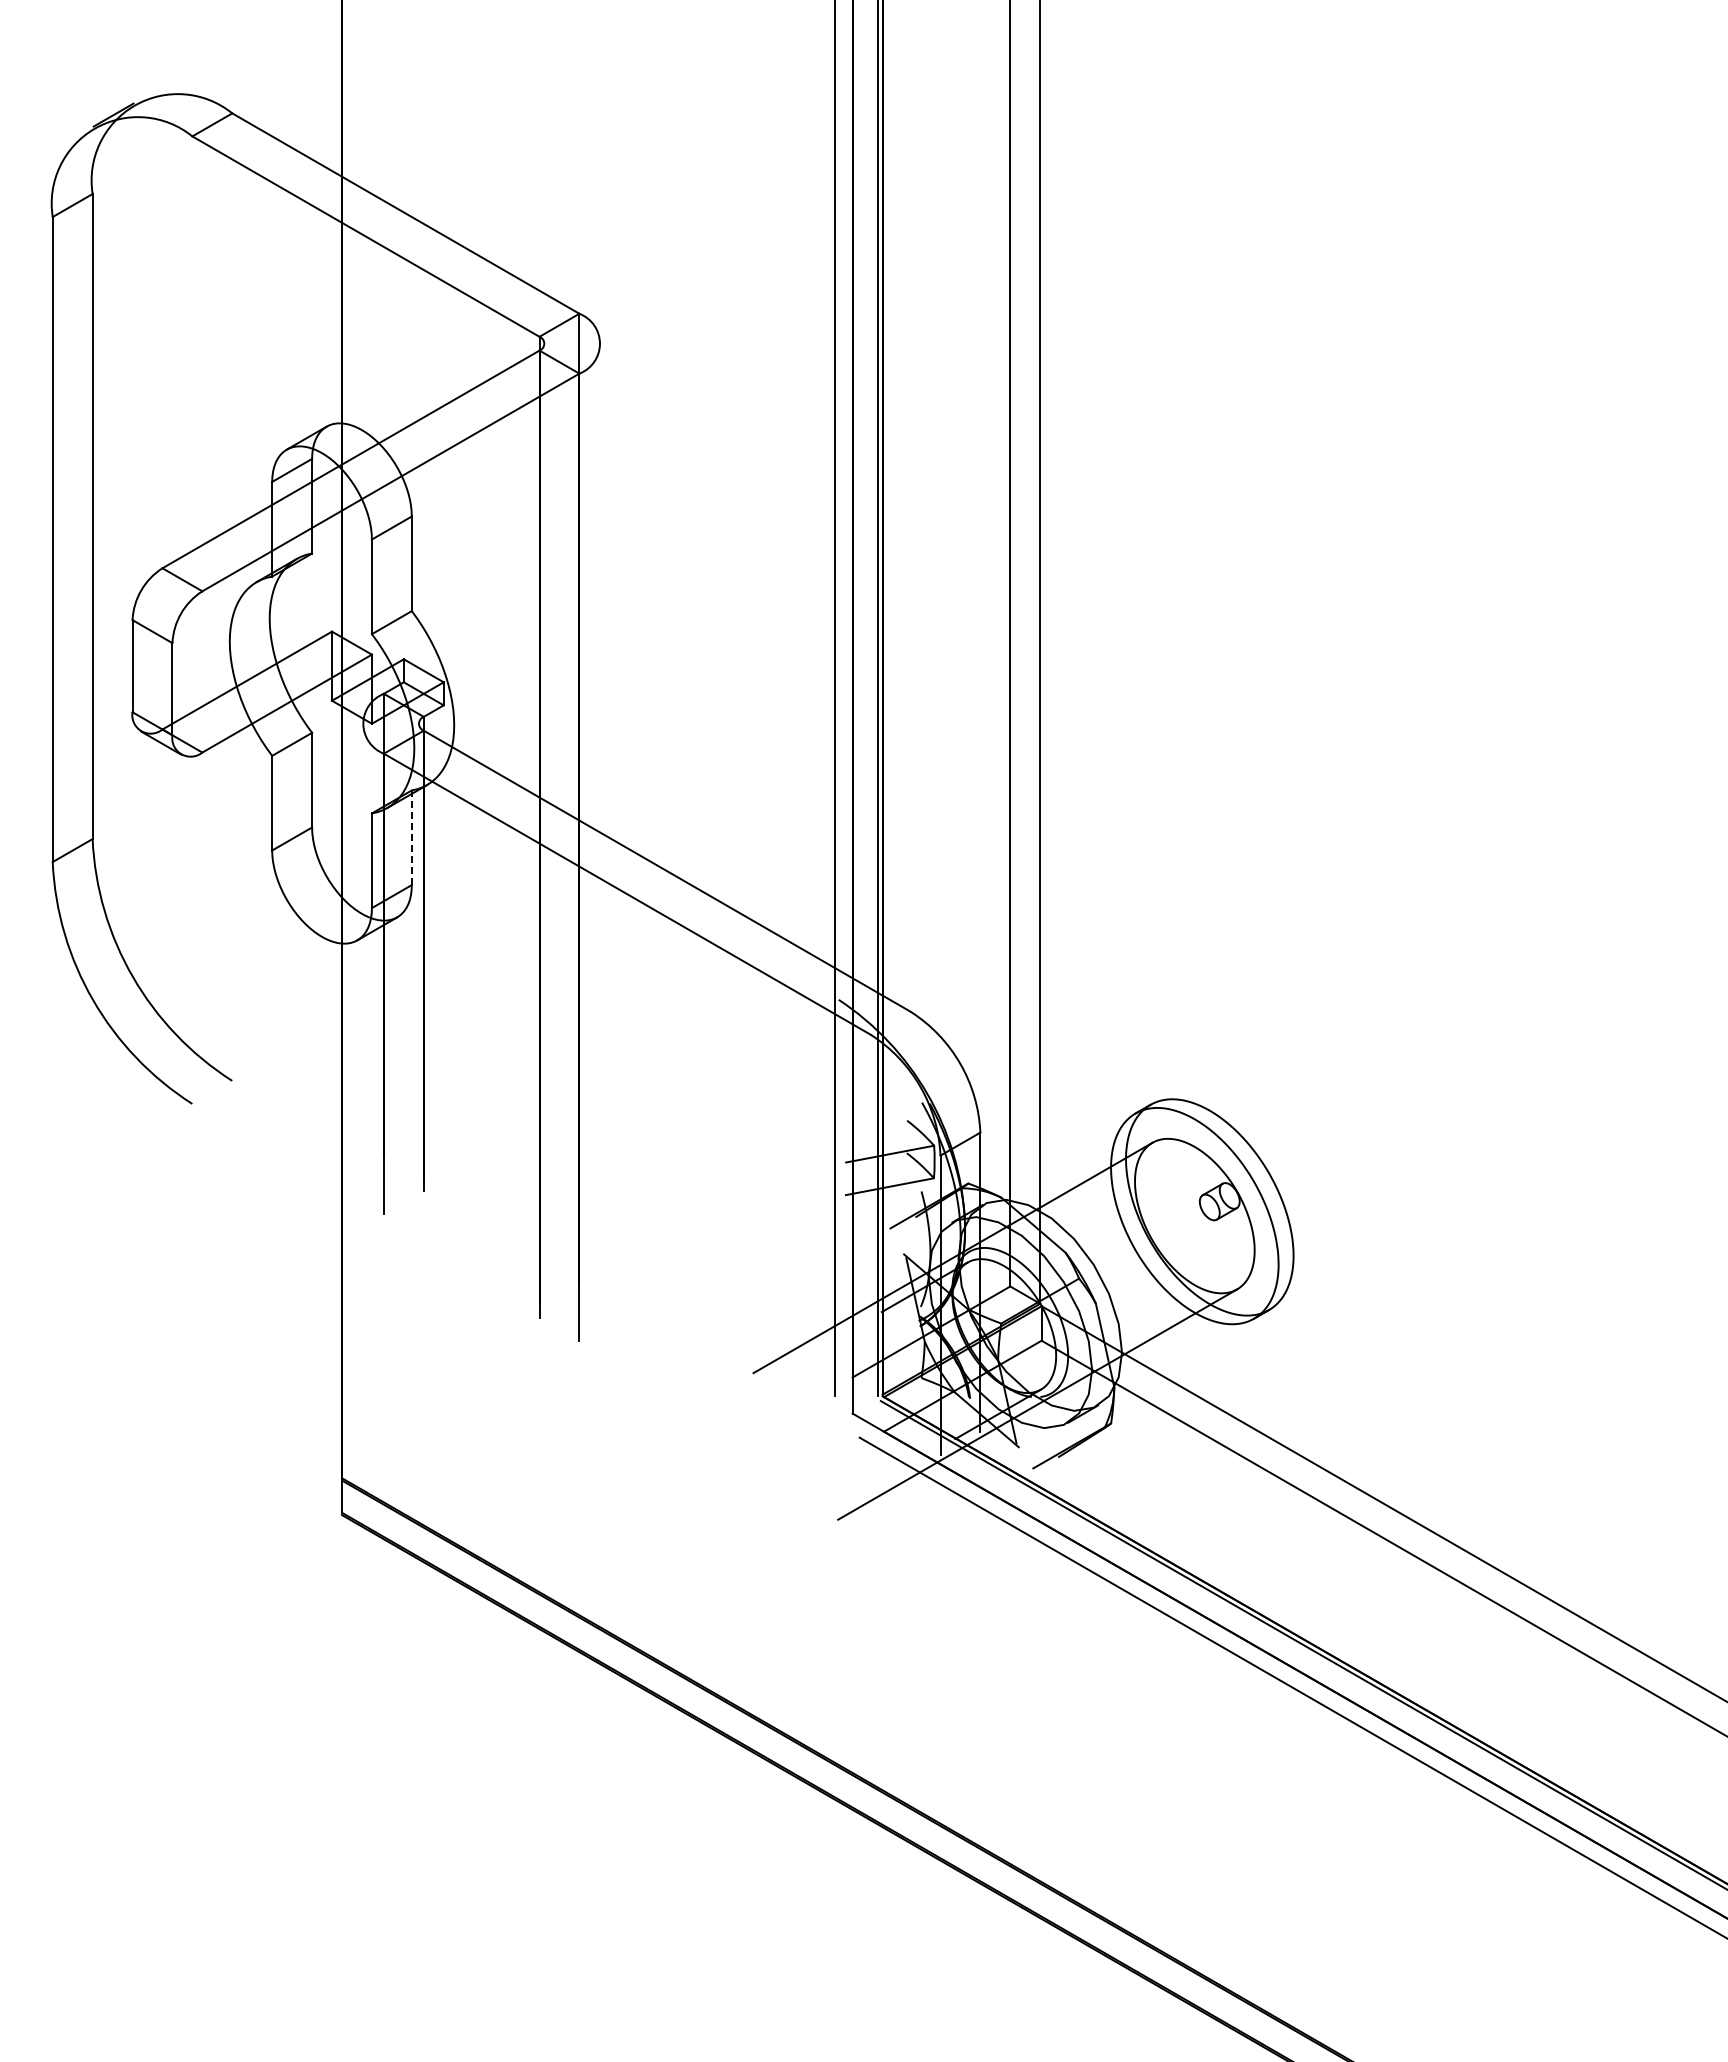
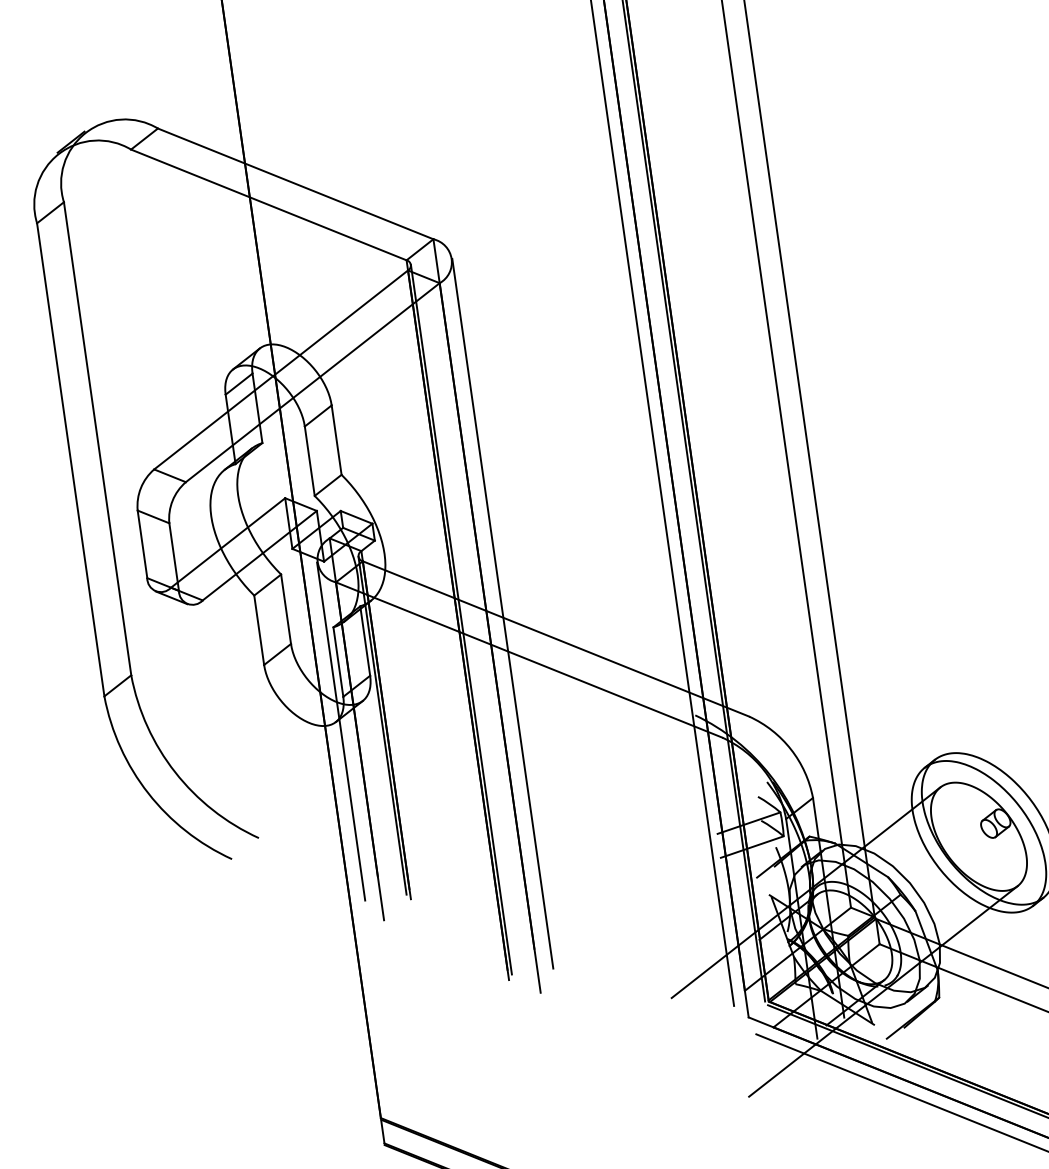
line: (544, 827) -> (461, 619), added
line: (600, 827) -> (502, 613), added
line: (411, 838) -> (365, 641), dashed -> solid
line: (362, 953) -> (341, 731), added
line: (418, 953) -> (382, 725), added

